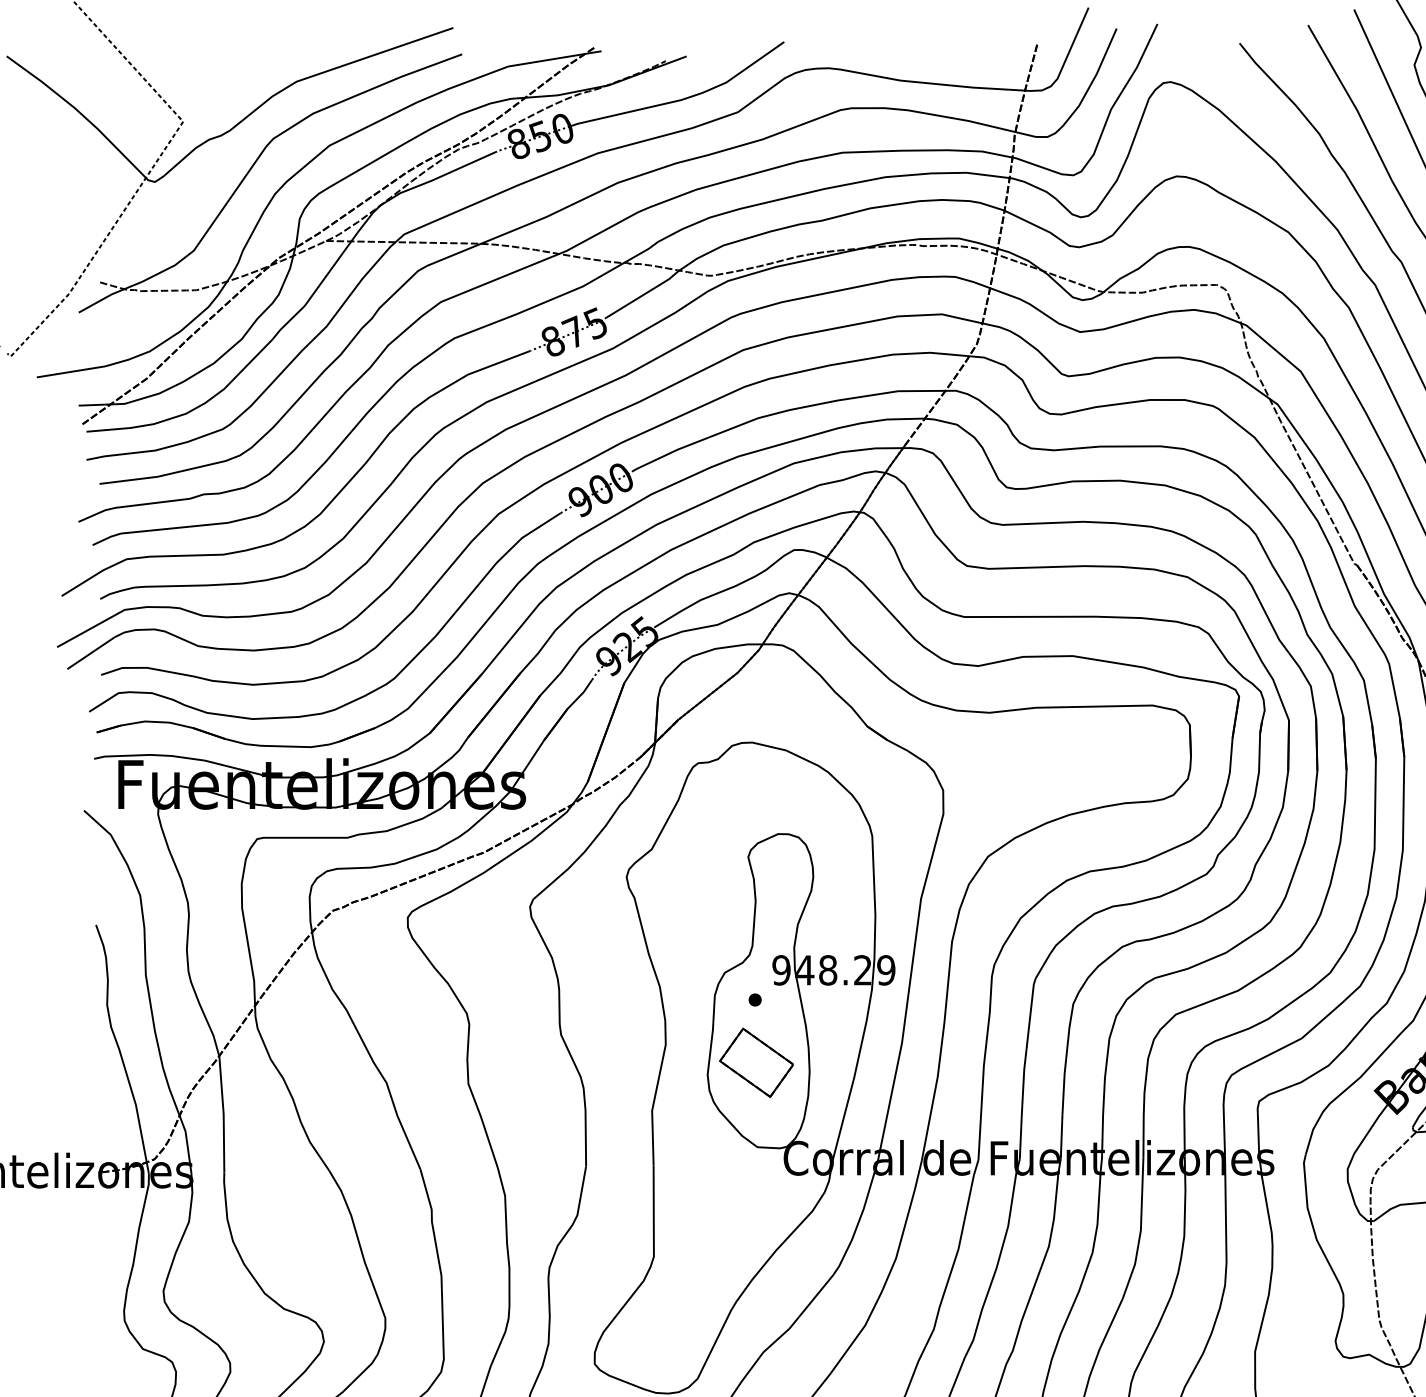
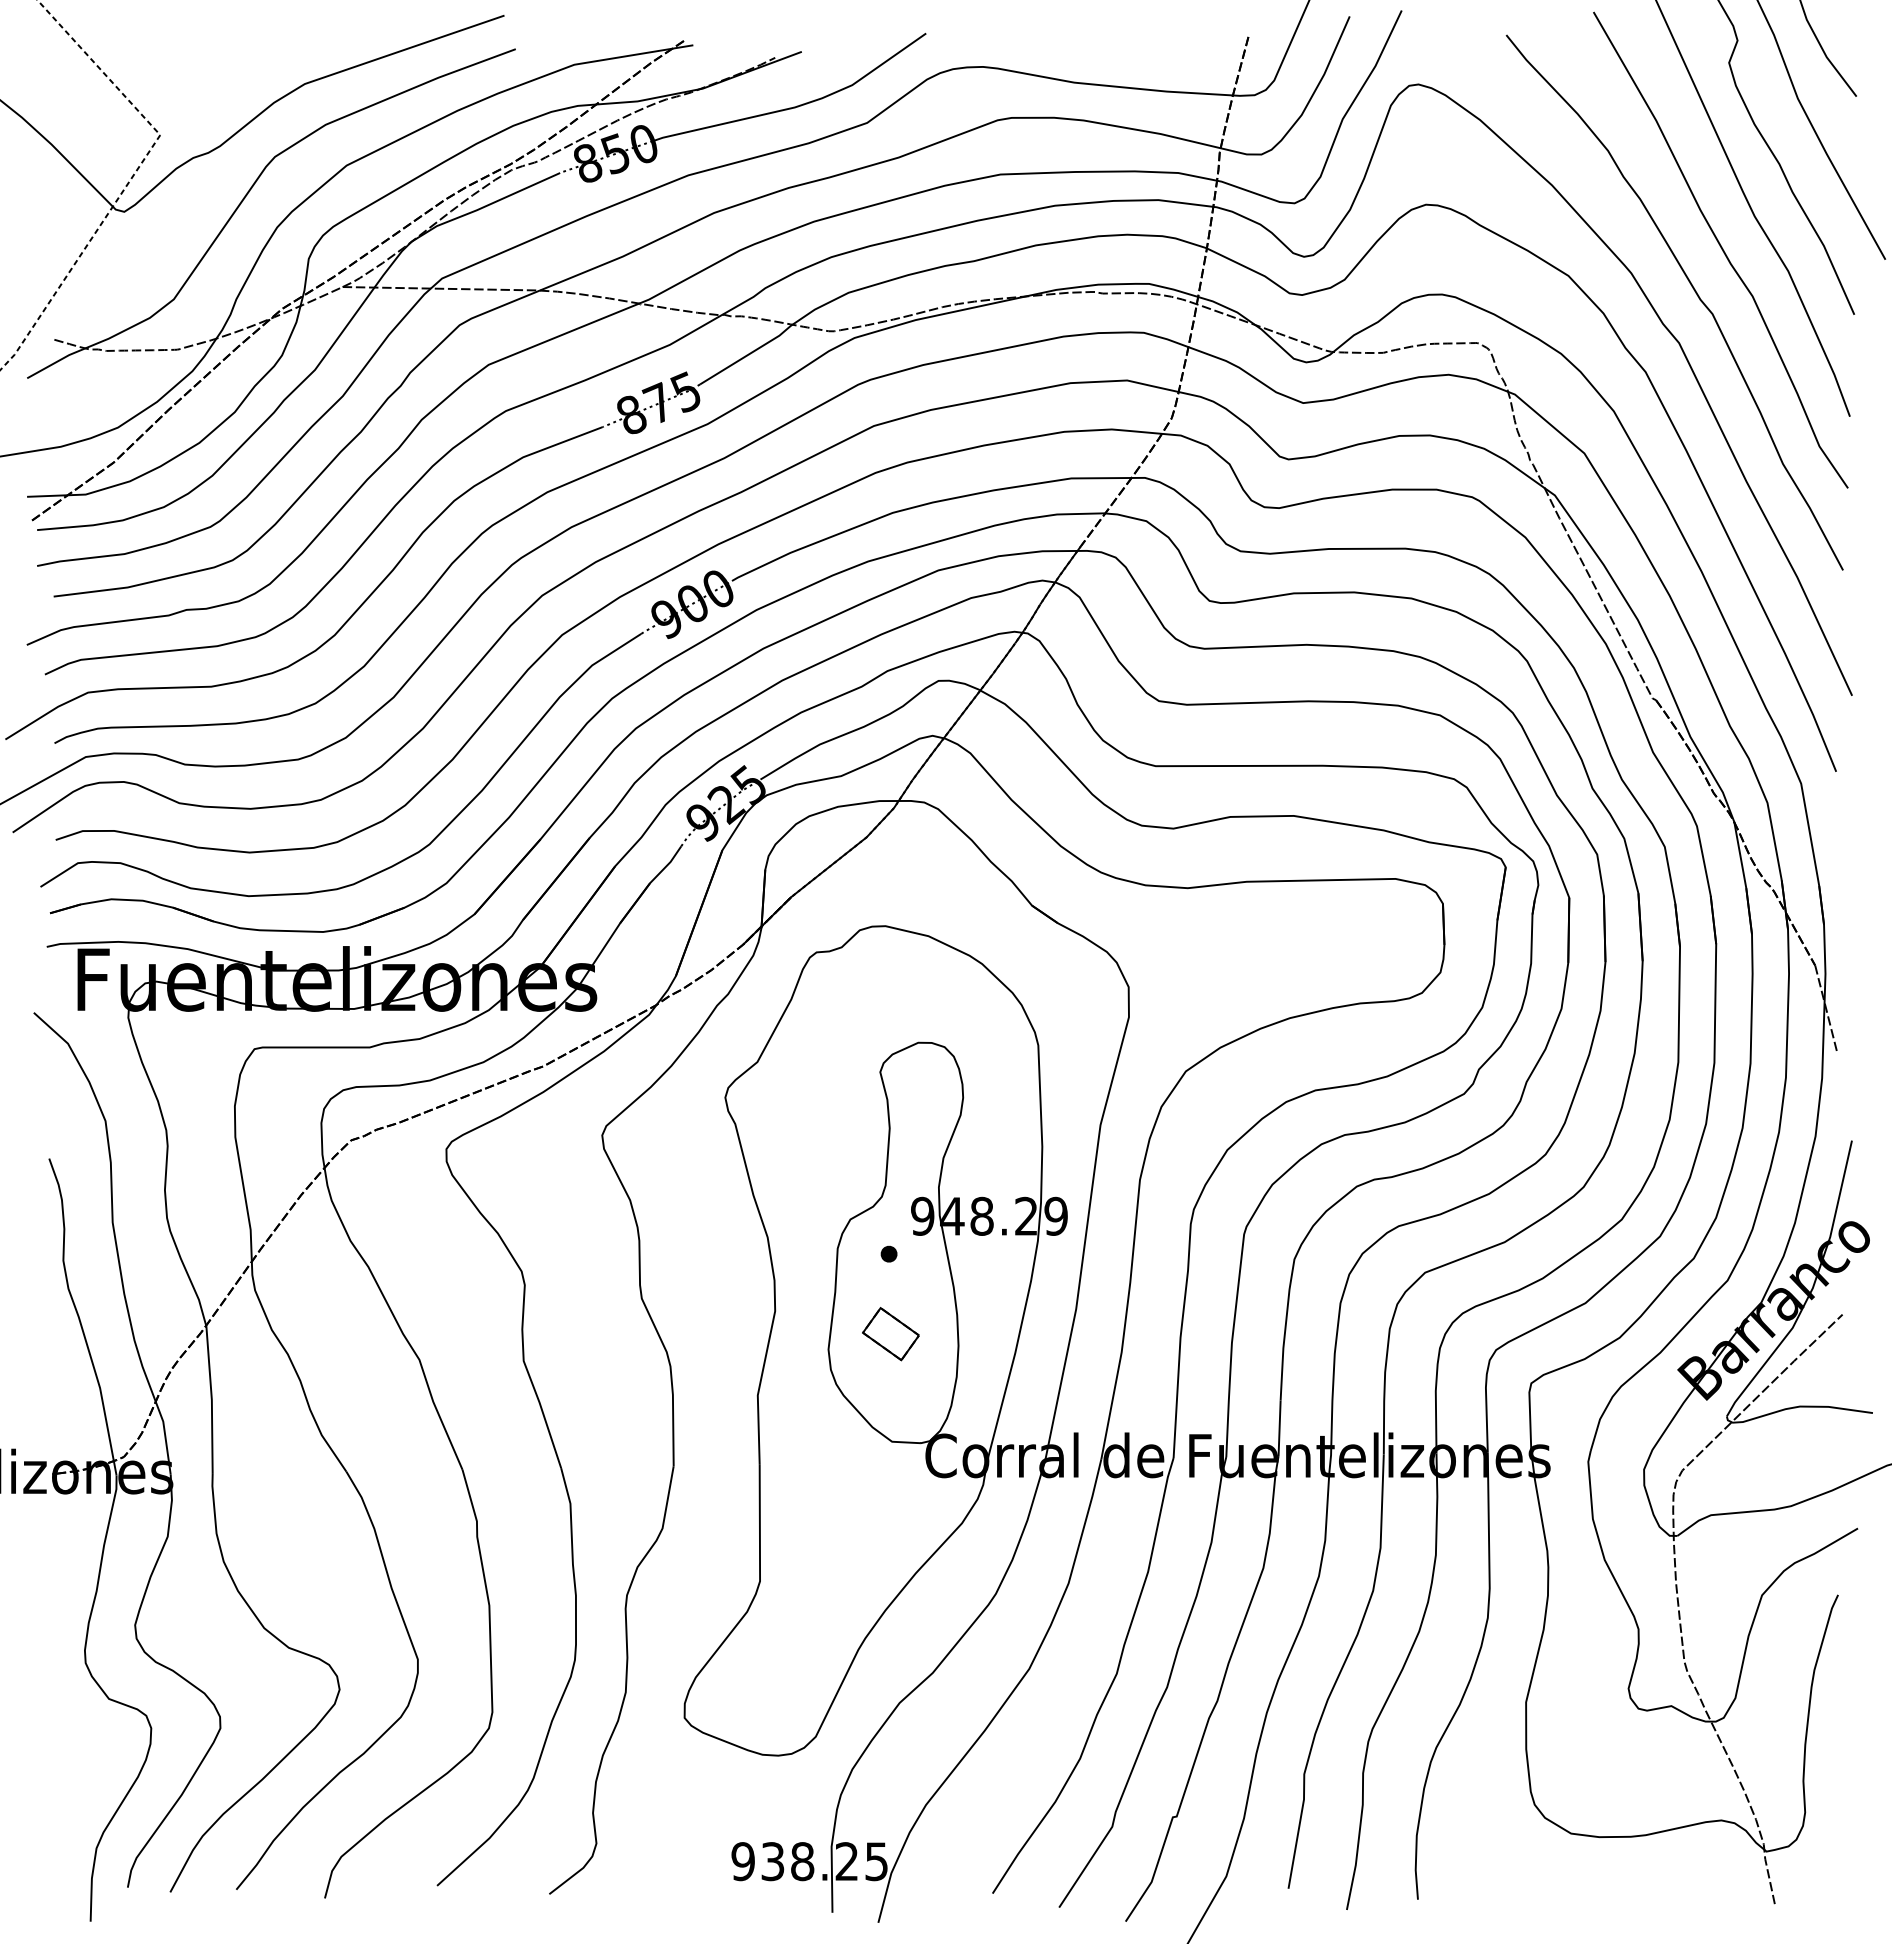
part: (756, 1062) -> (890, 1333), size x0.6

